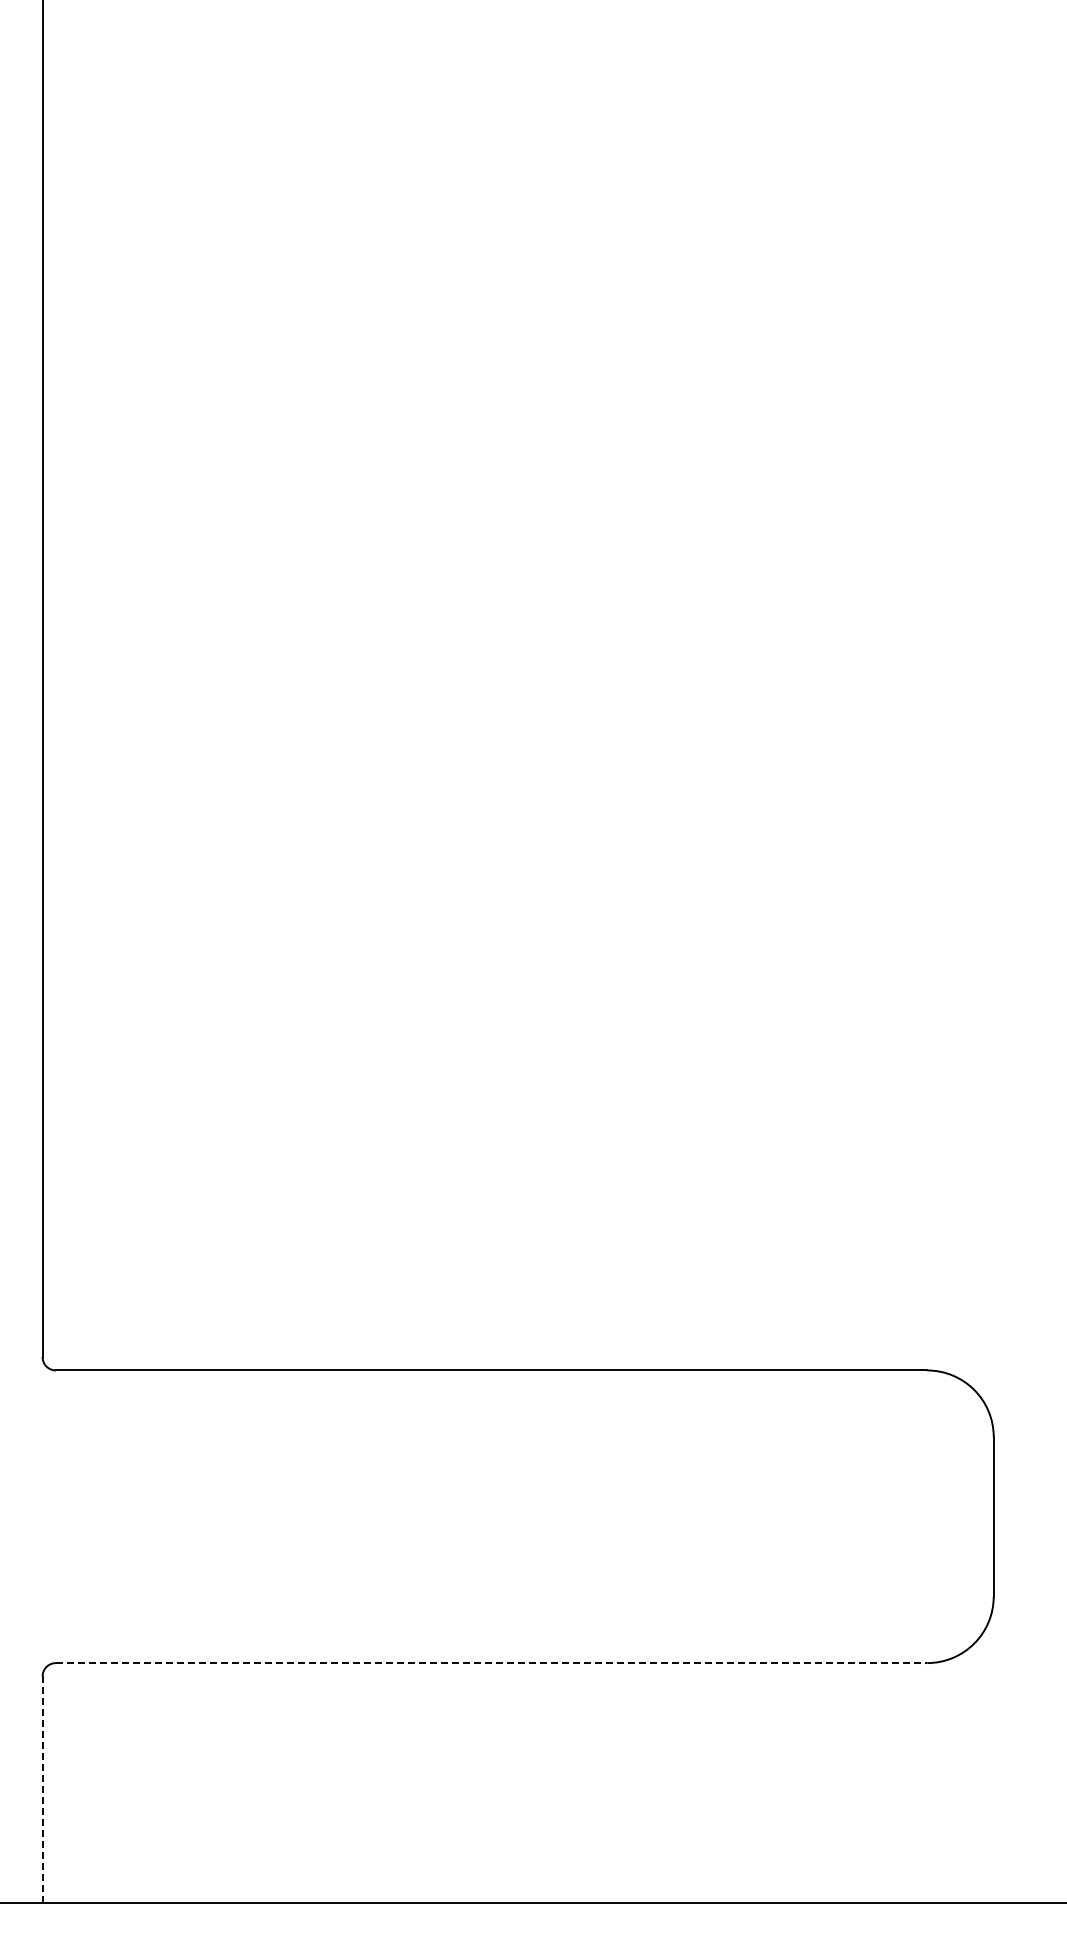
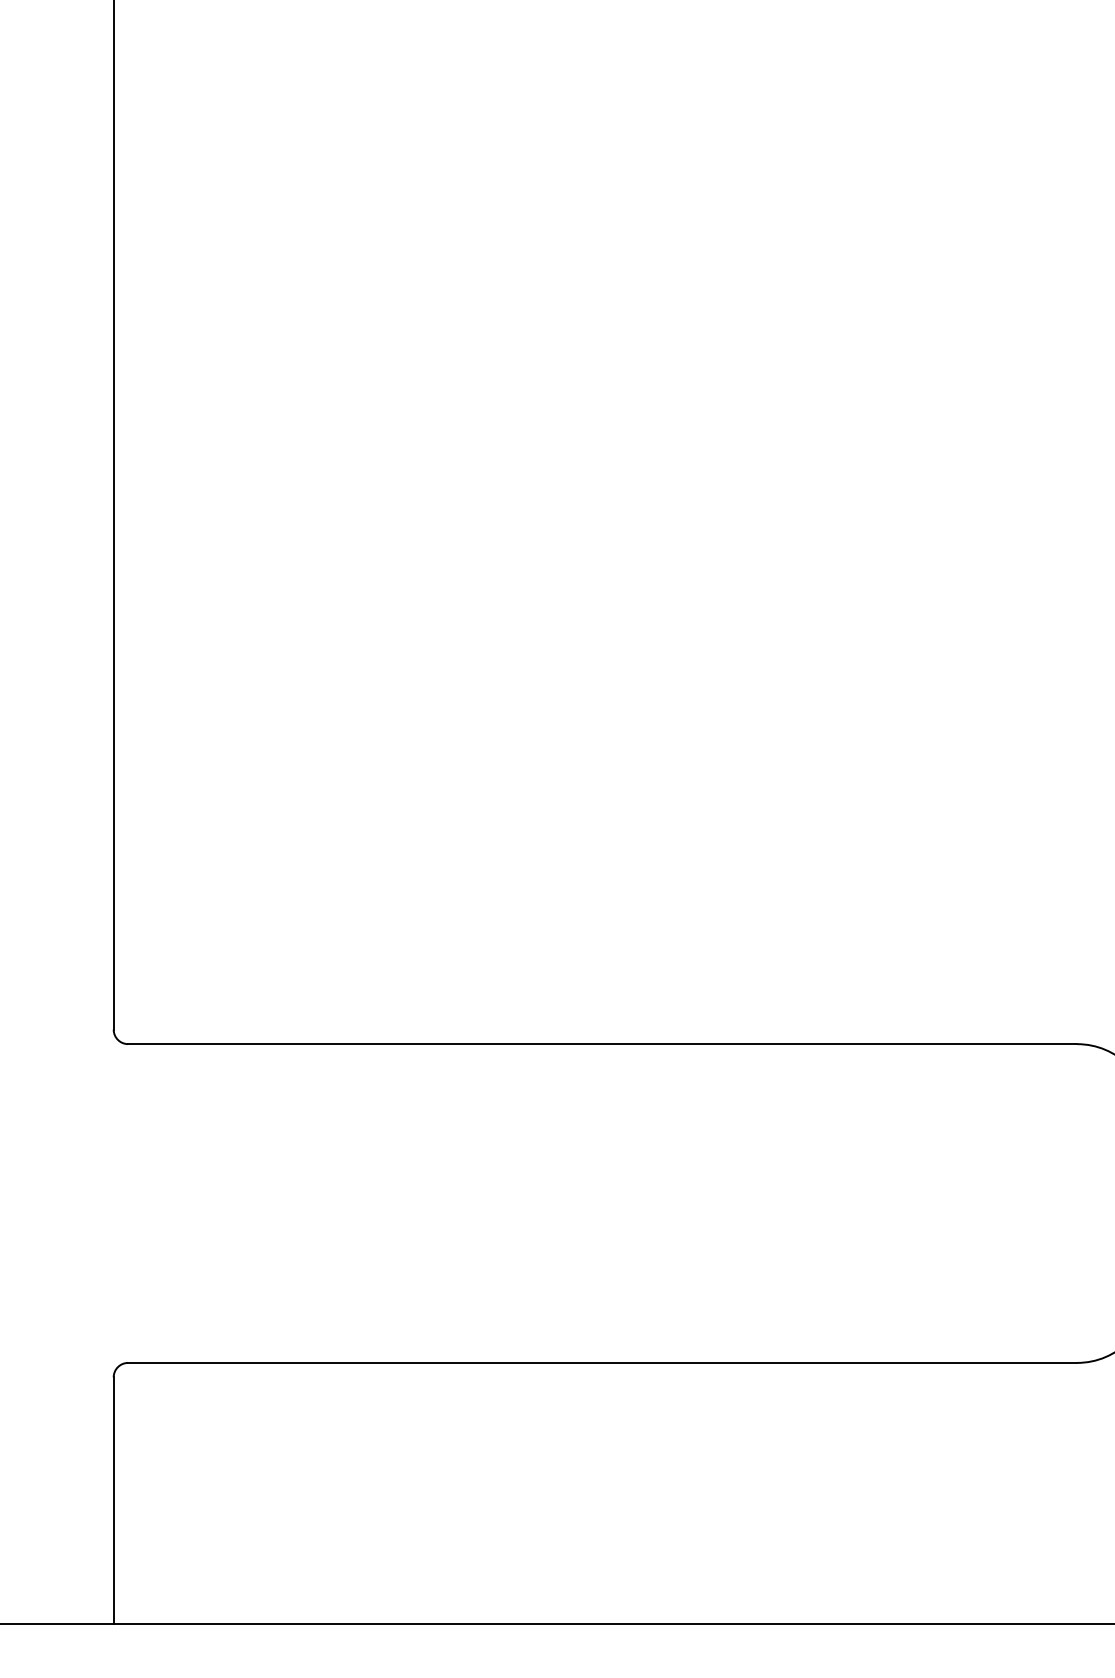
line: (491, 1663) -> (602, 1363), dashed -> solid
line: (42, 1789) -> (113, 1500), dashed -> solid

